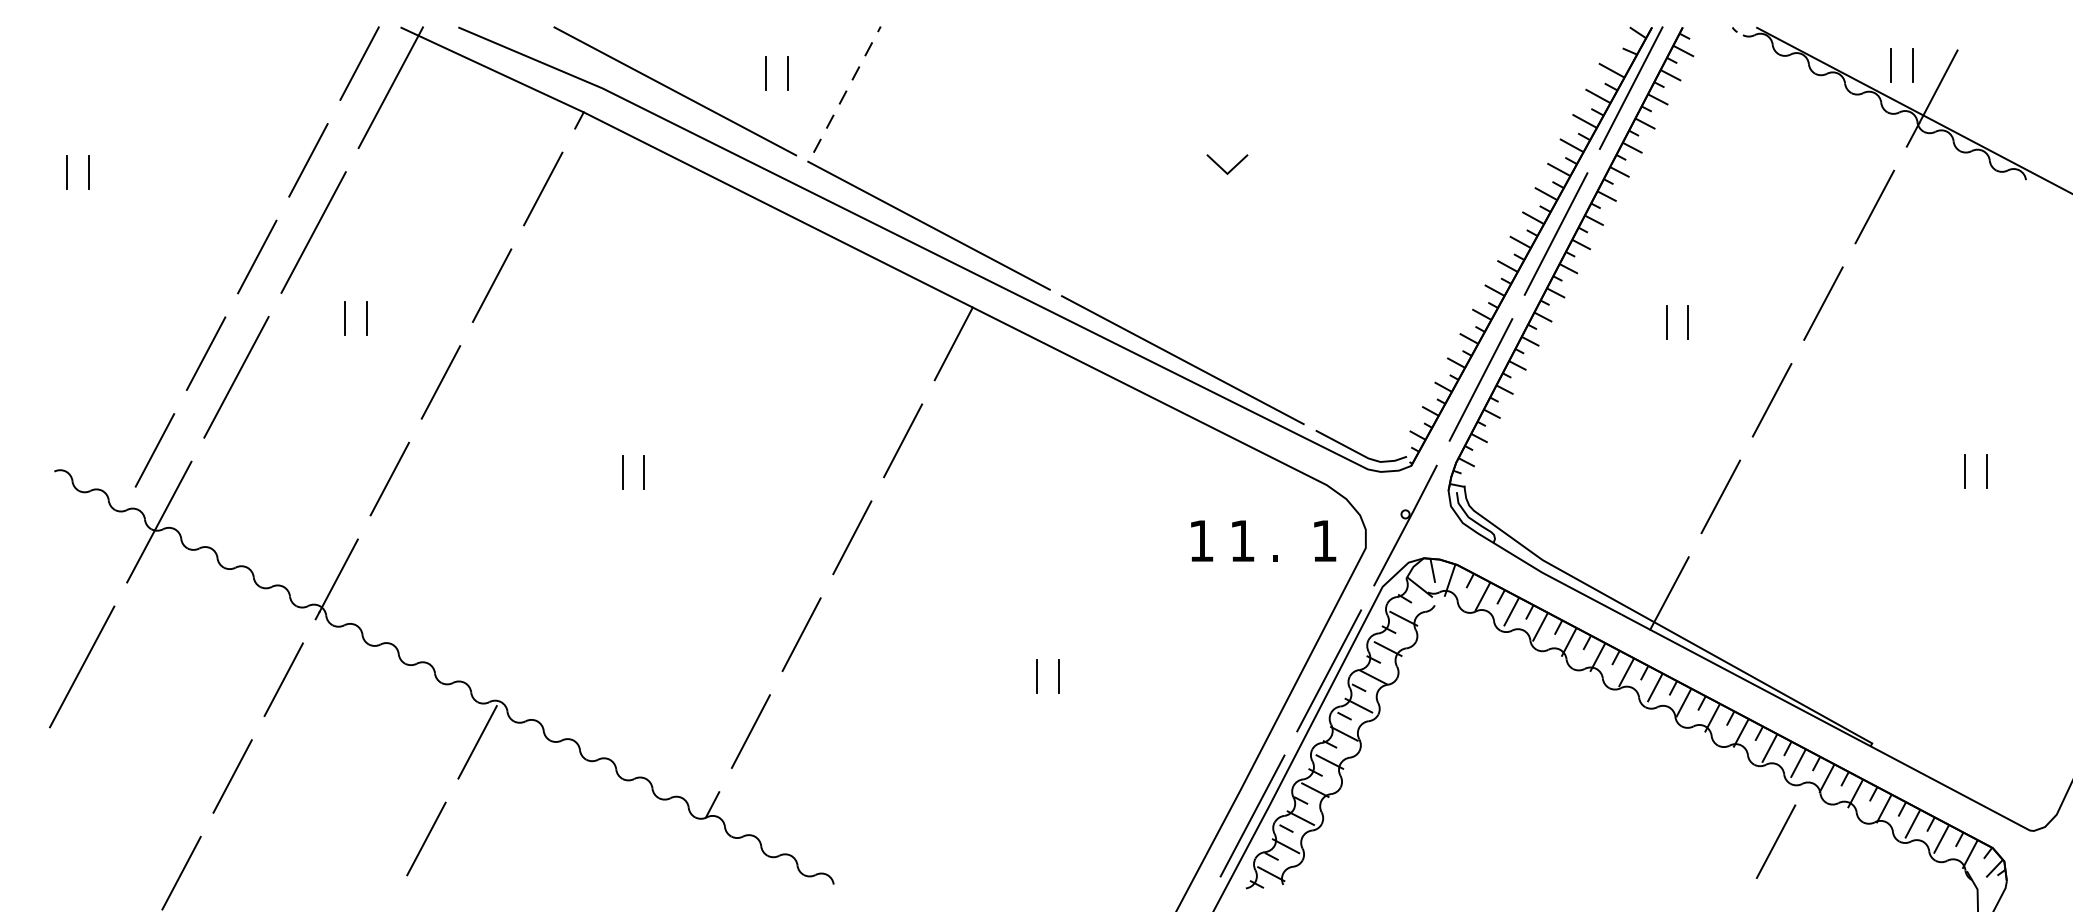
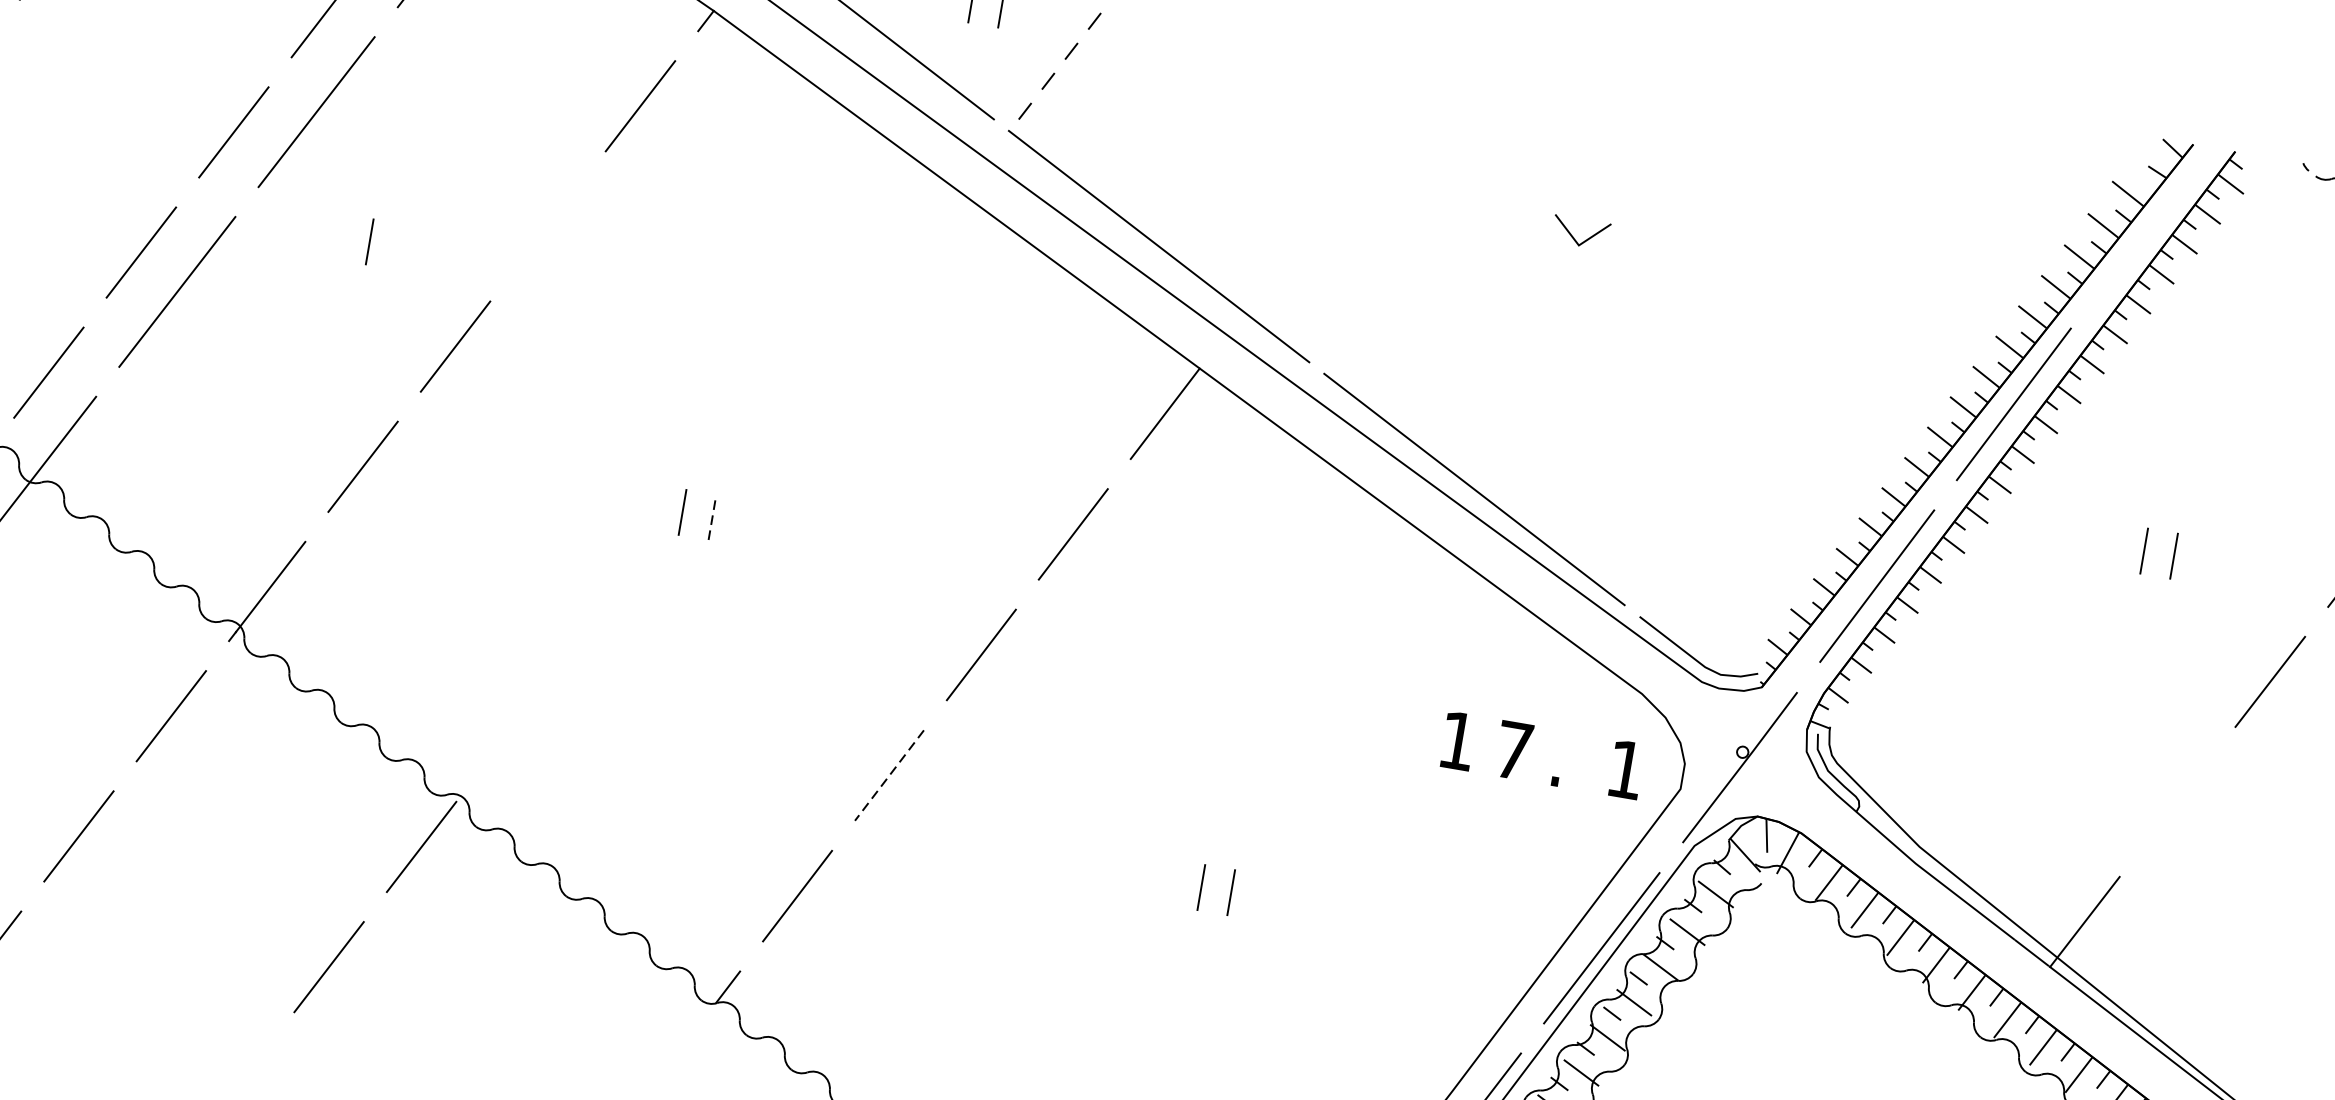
line: (1630, 87) -> (2149, 221), removed
line: (491, 285) -> (547, 226), removed
line: (345, 317) -> (340, 235), removed
line: (644, 472) -> (712, 517), solid -> dashed
line: (1720, 496) -> (2177, 801), removed
text: (1242, 540) -> (1513, 749), 1 -> 7
line: (801, 635) -> (889, 776), solid -> dashed

